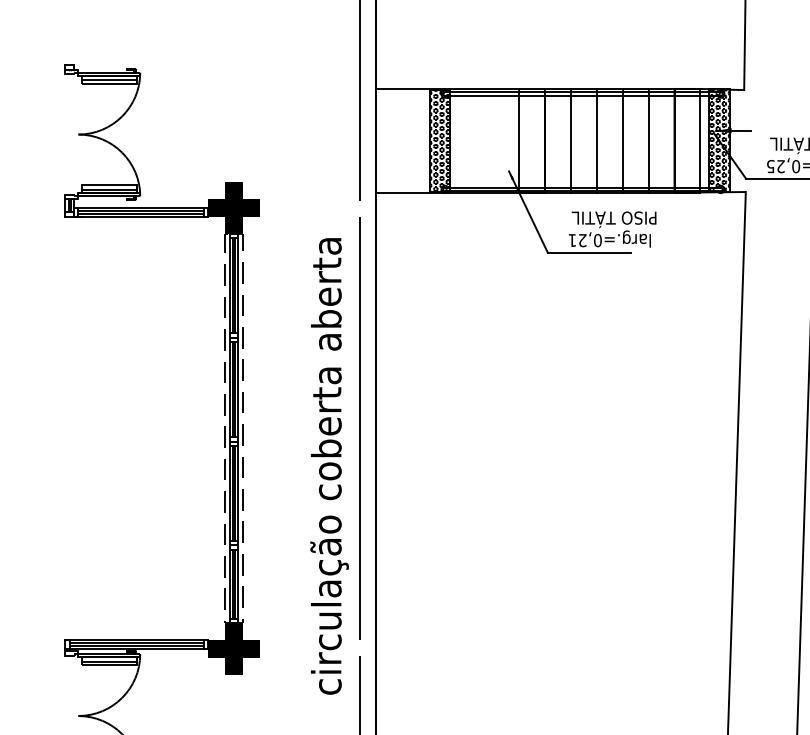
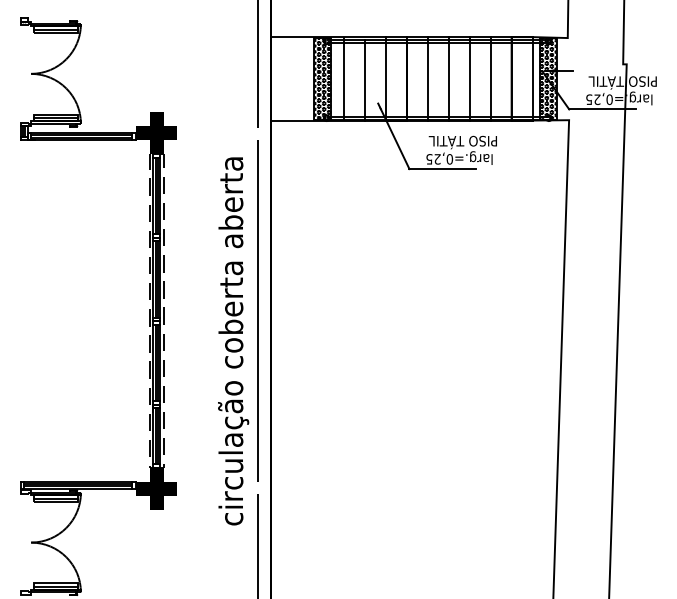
line: (467, 140) -> (344, 78), added
line: (493, 141) -> (365, 79), added
text: (572, 240) -> (429, 159), larg.=0,21 -> larg.=0,25

